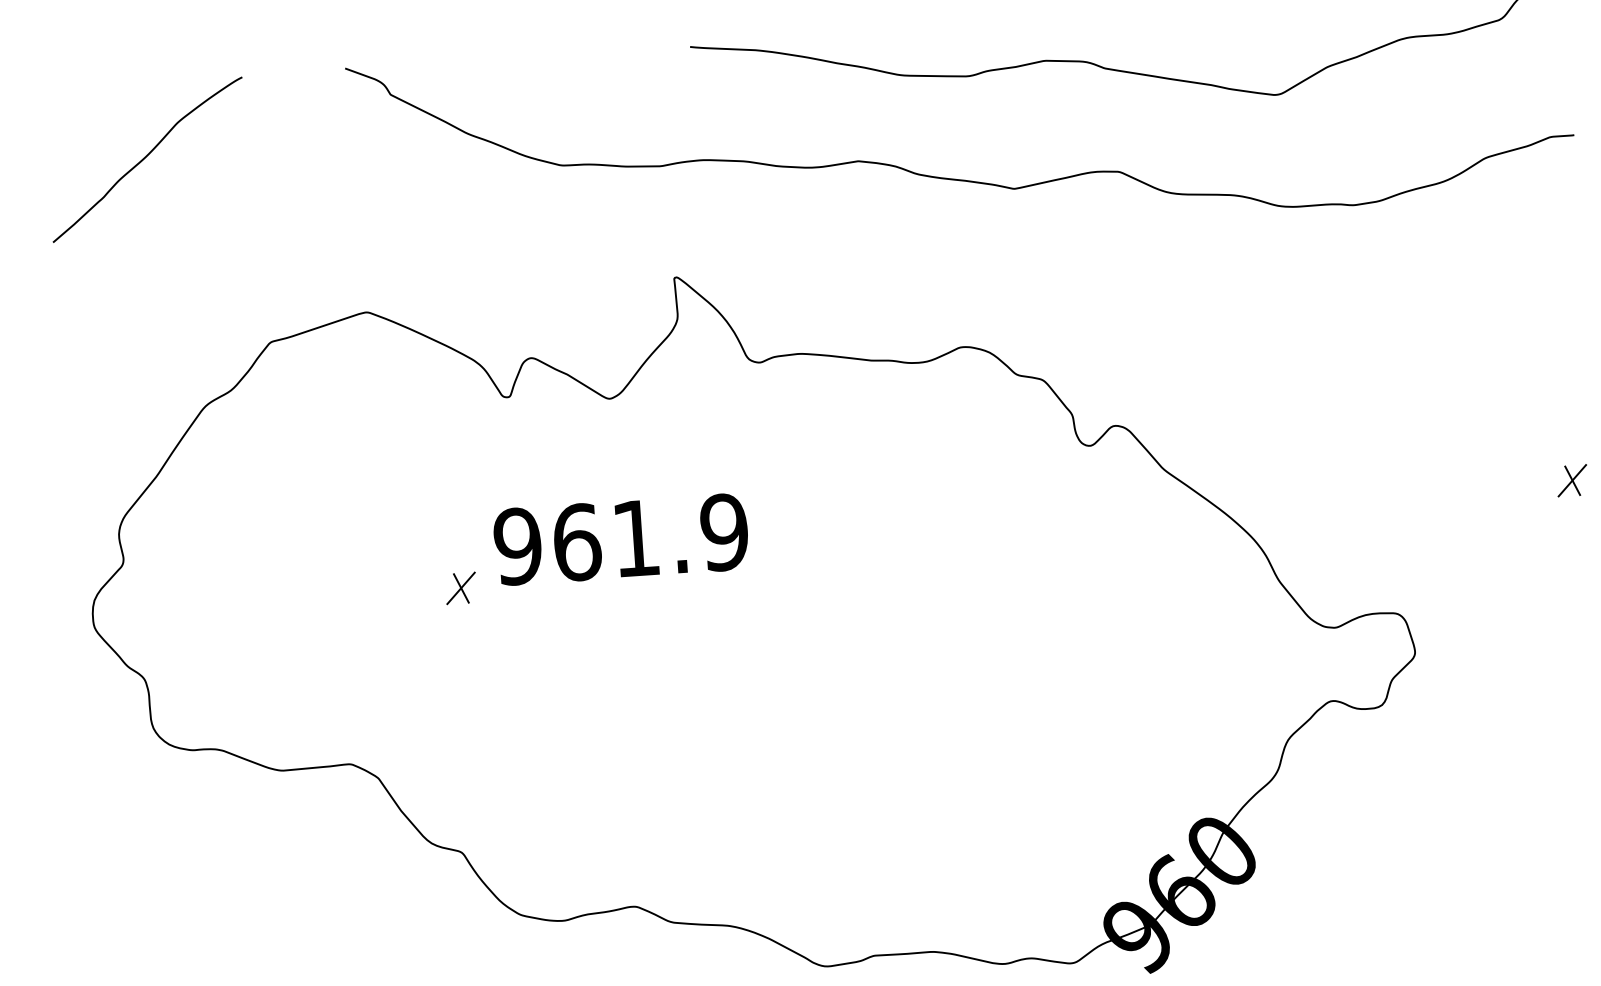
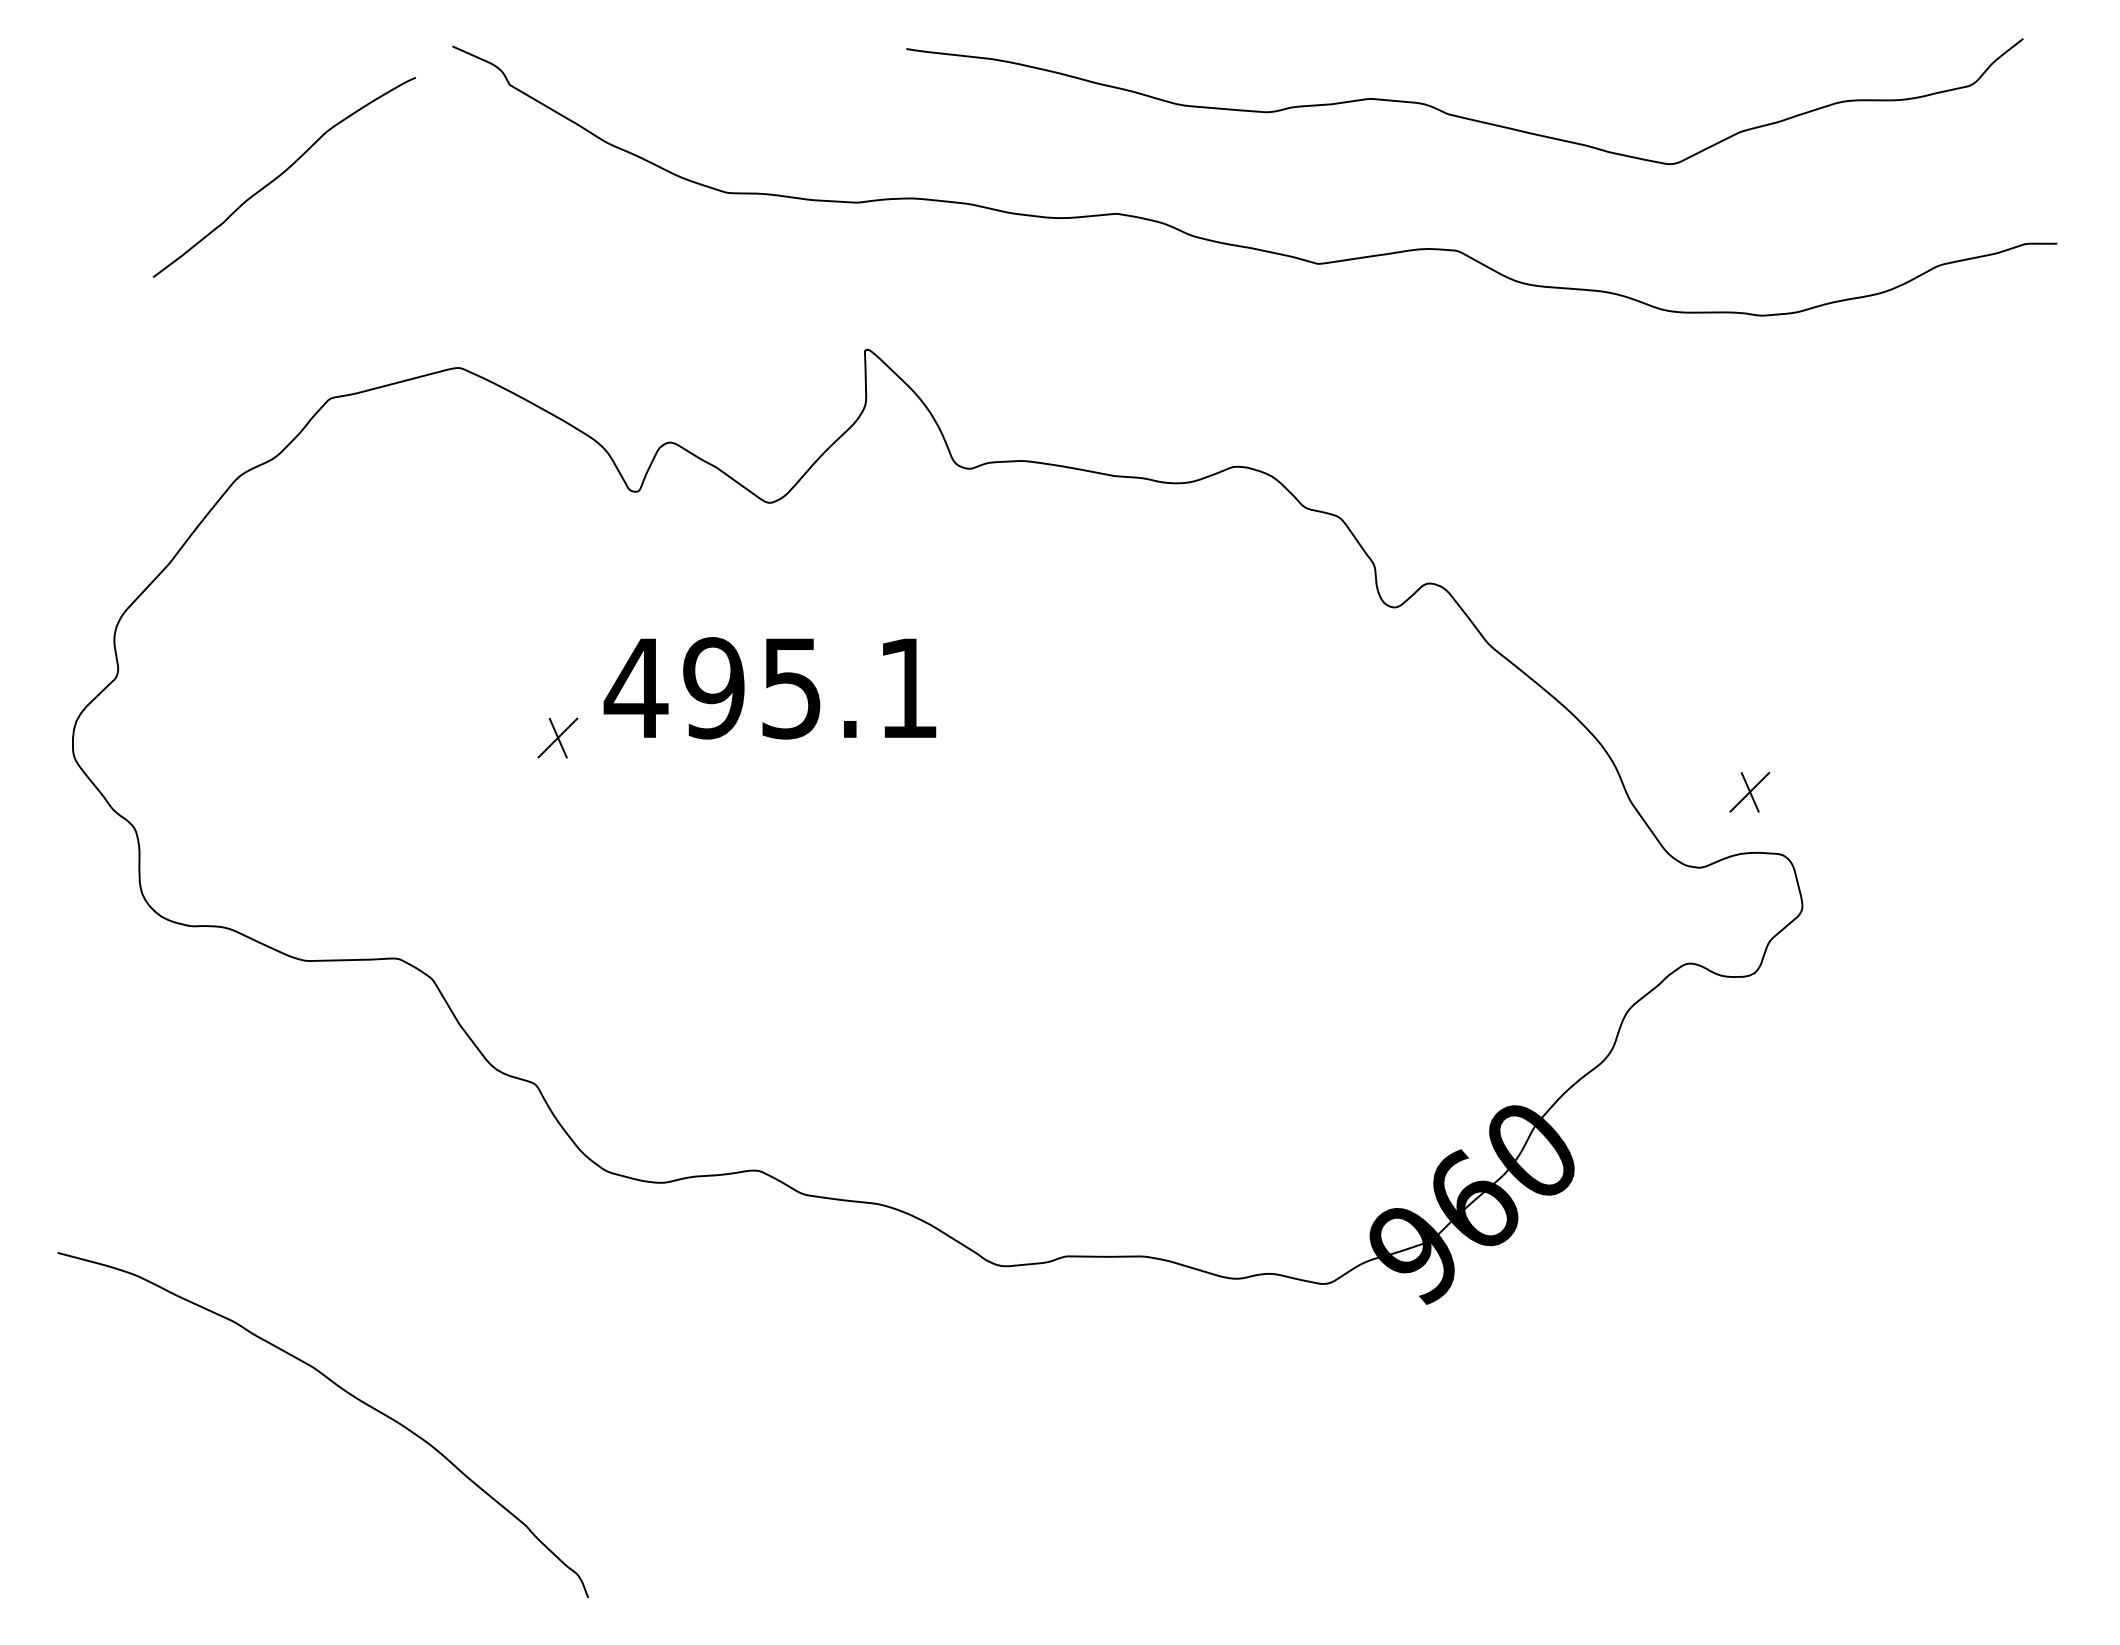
curve: (145, 158) -> (281, 175), moved
part: (1572, 480) -> (1749, 791), moved
text: (620, 539) -> (770, 688), 961.9 -> 495.1

